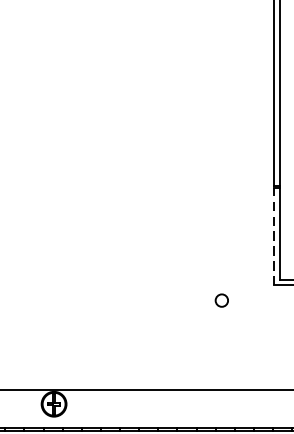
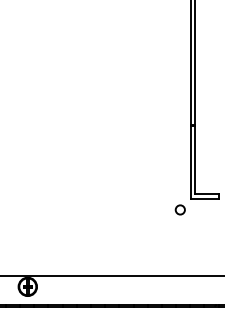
line: (273, 235) -> (190, 161), dashed -> solid
circle: (220, 299) -> (179, 209), moved

